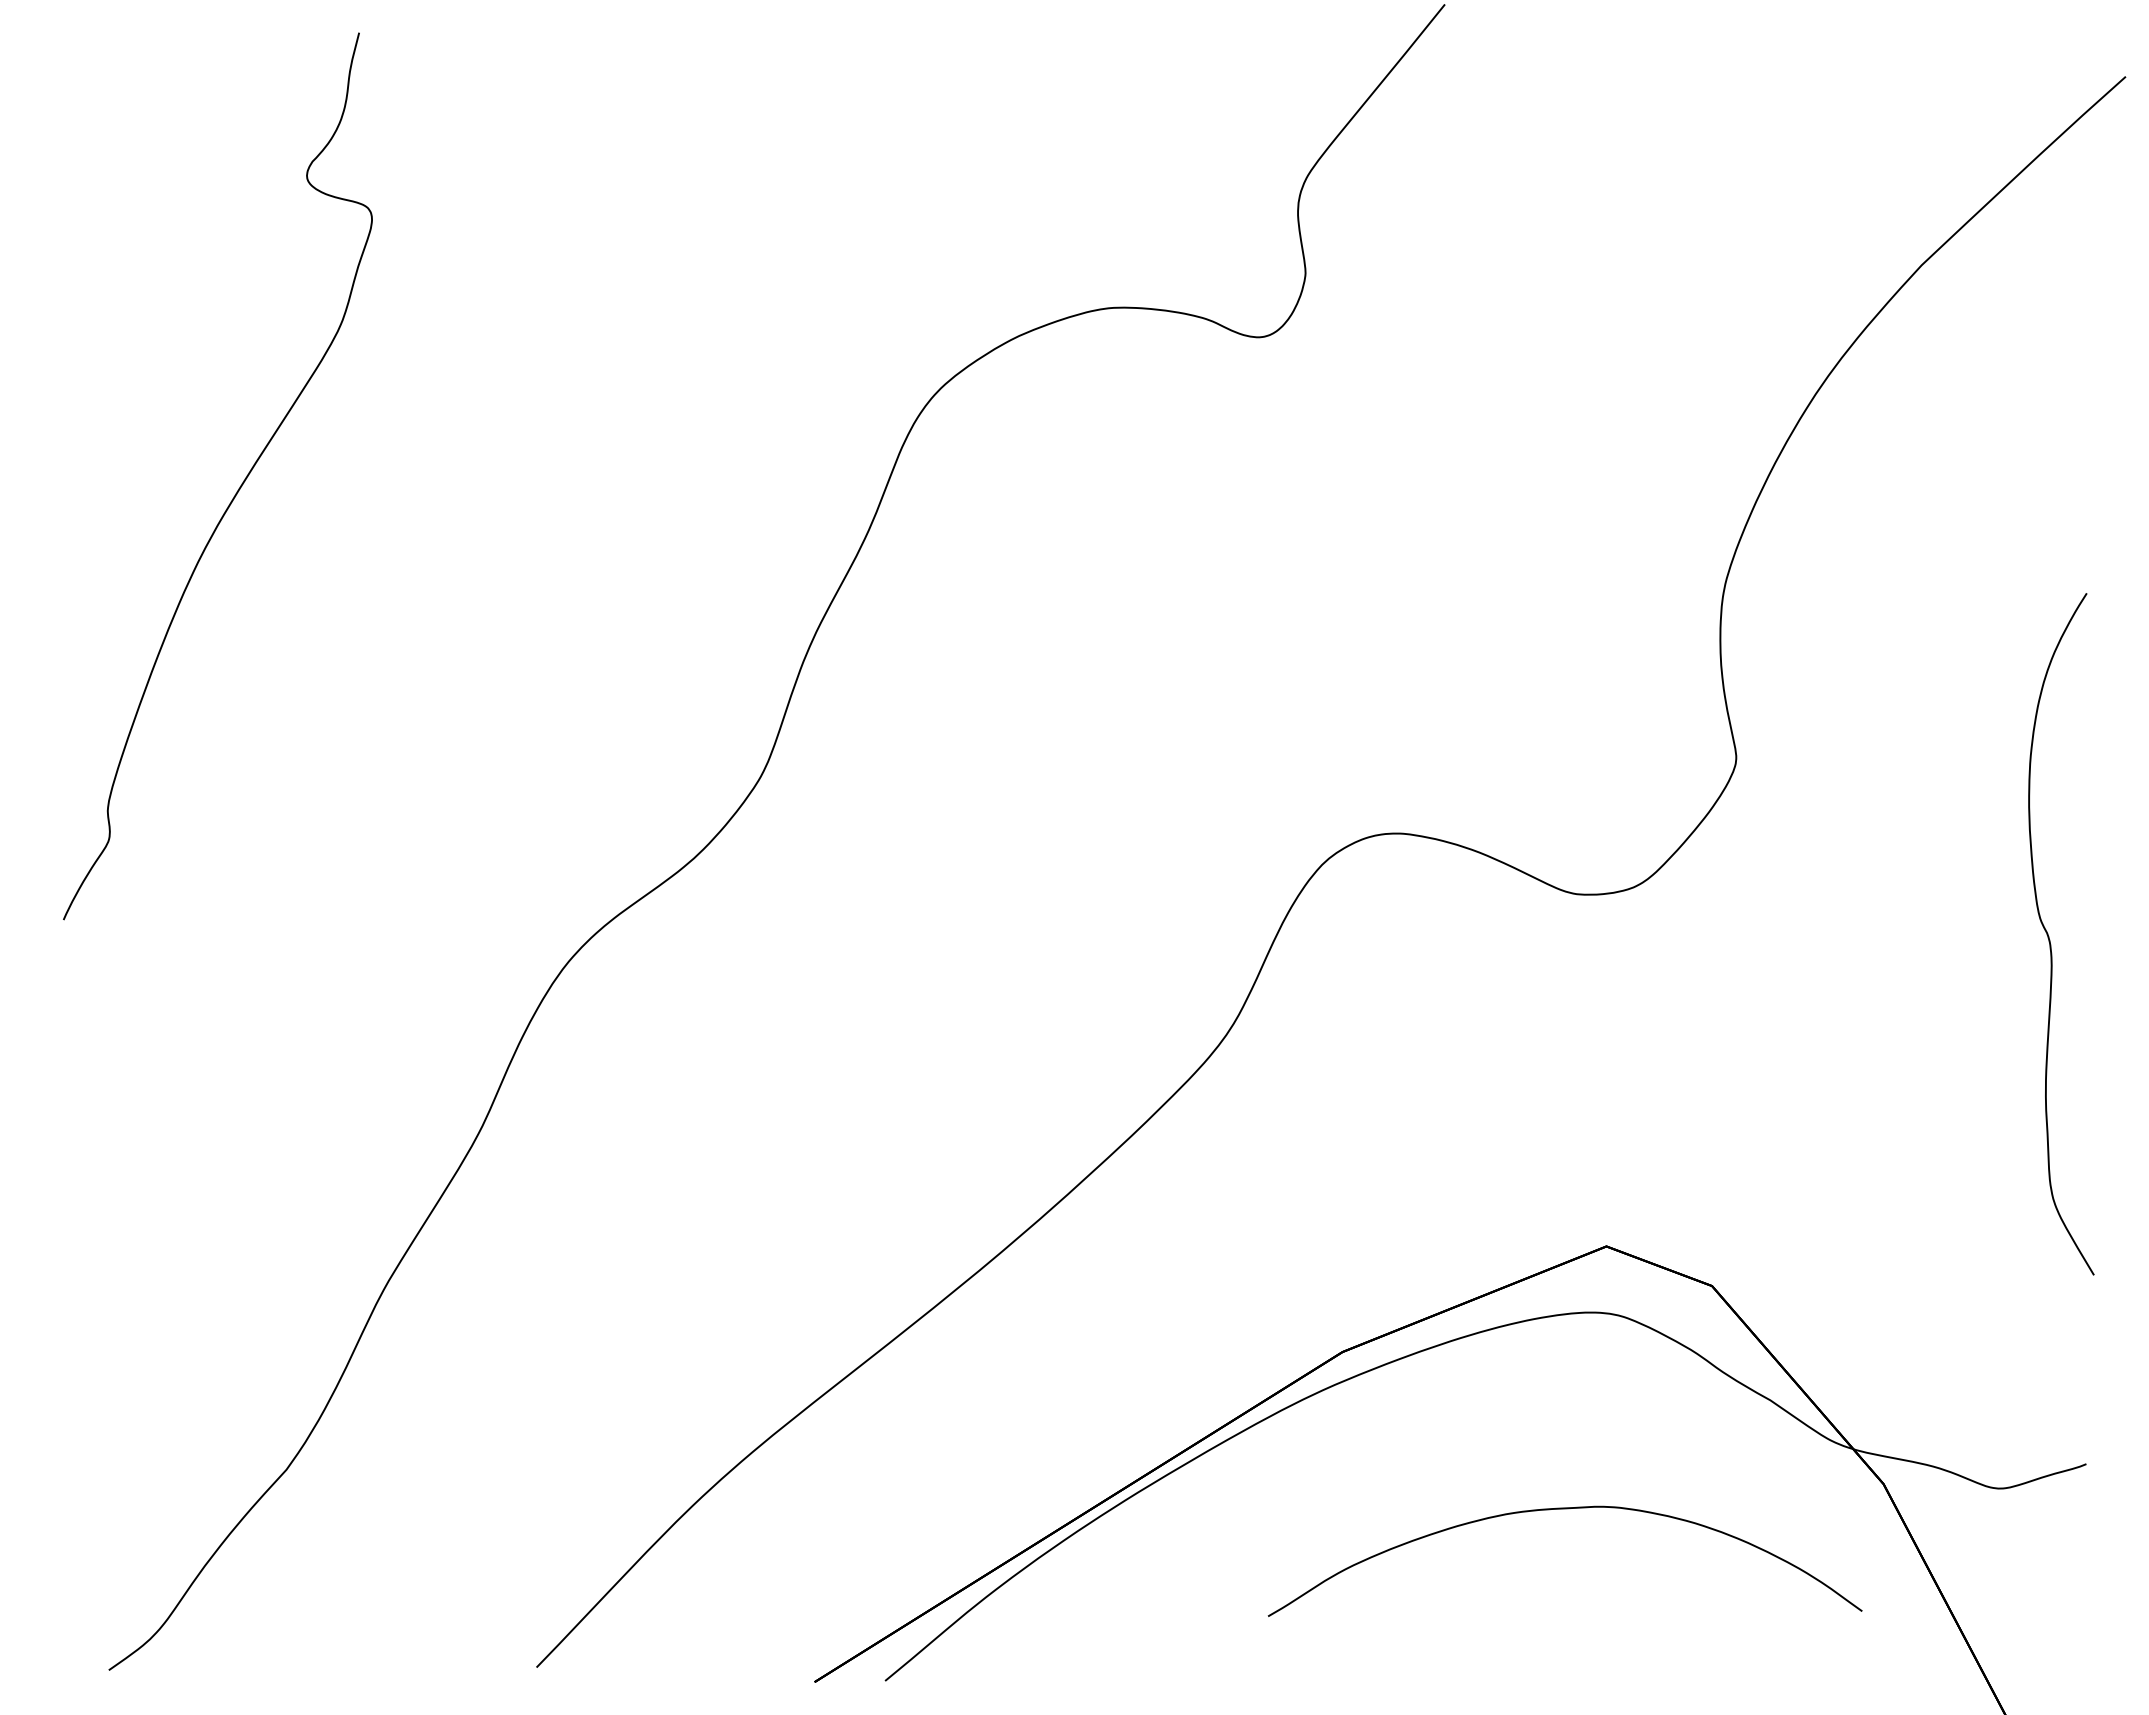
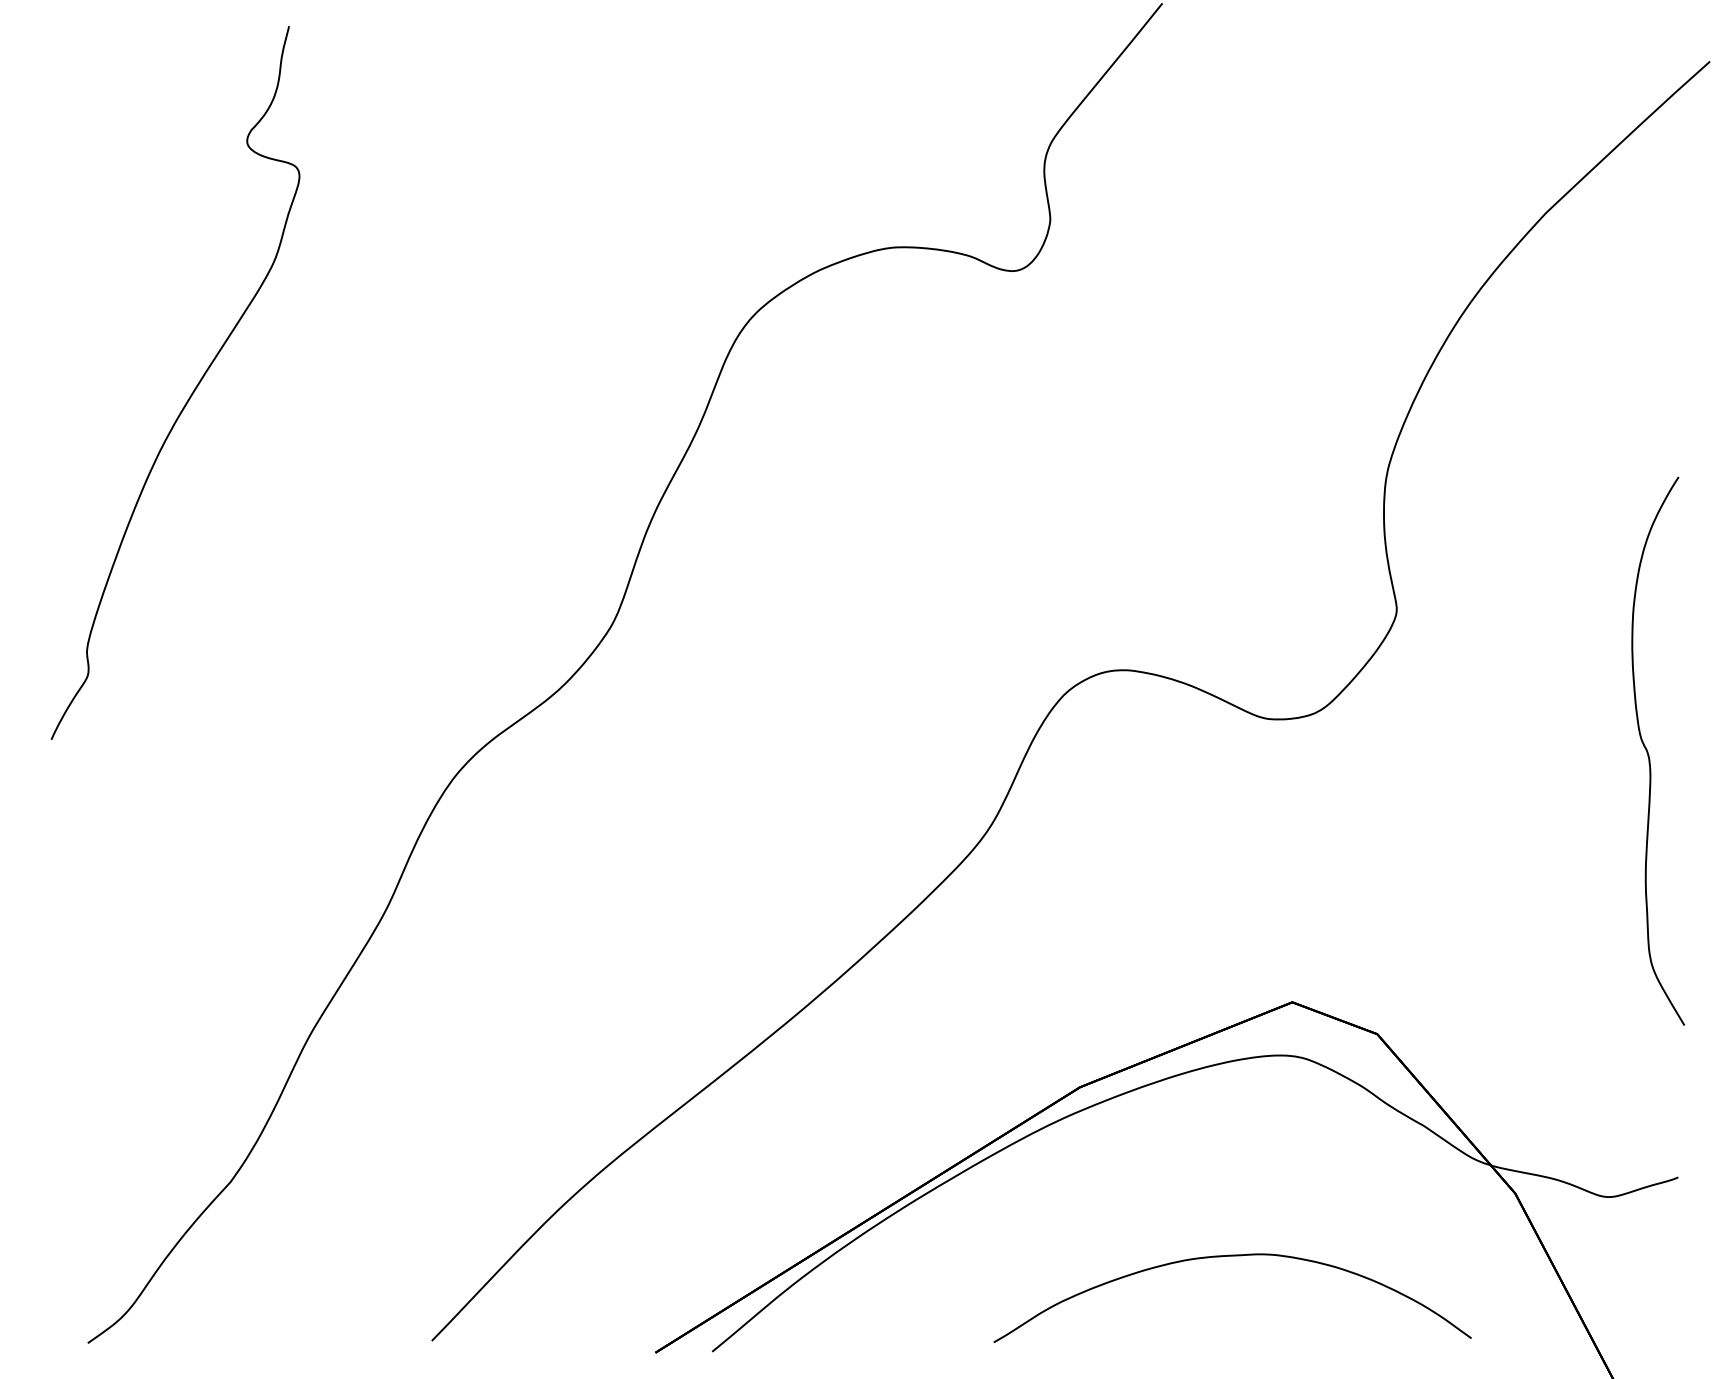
curve: (1564, 1509) -> (1232, 1256), moved

